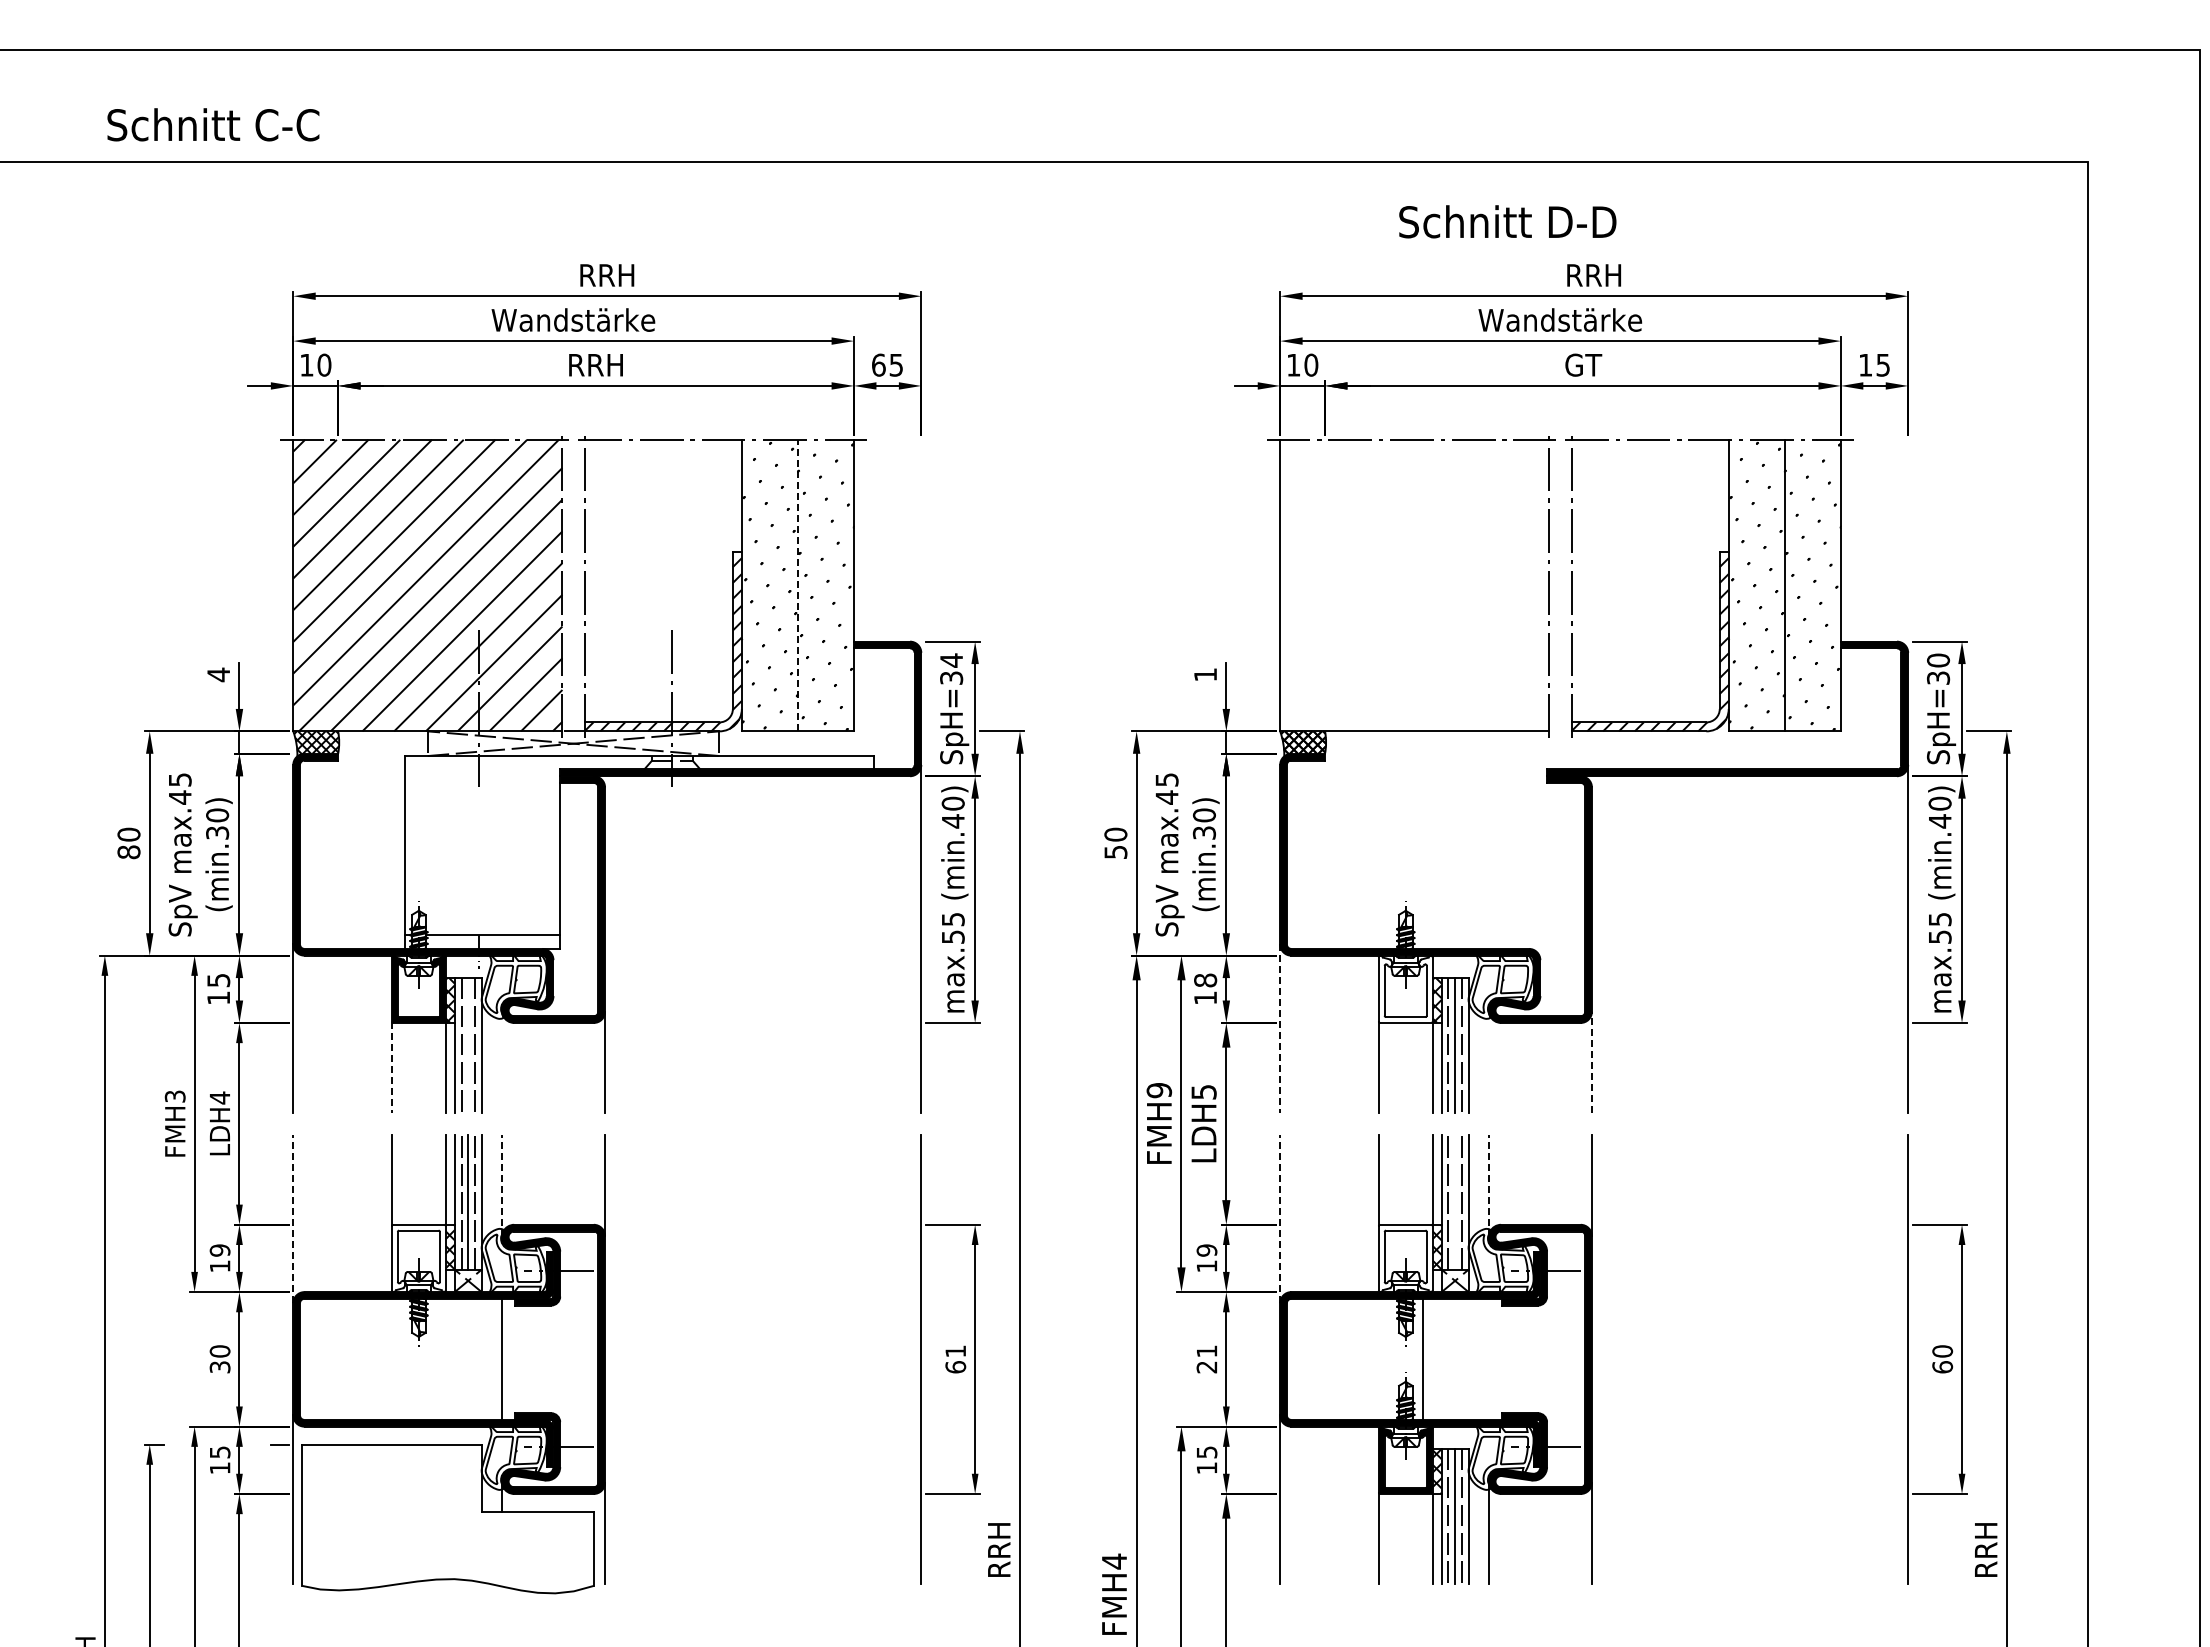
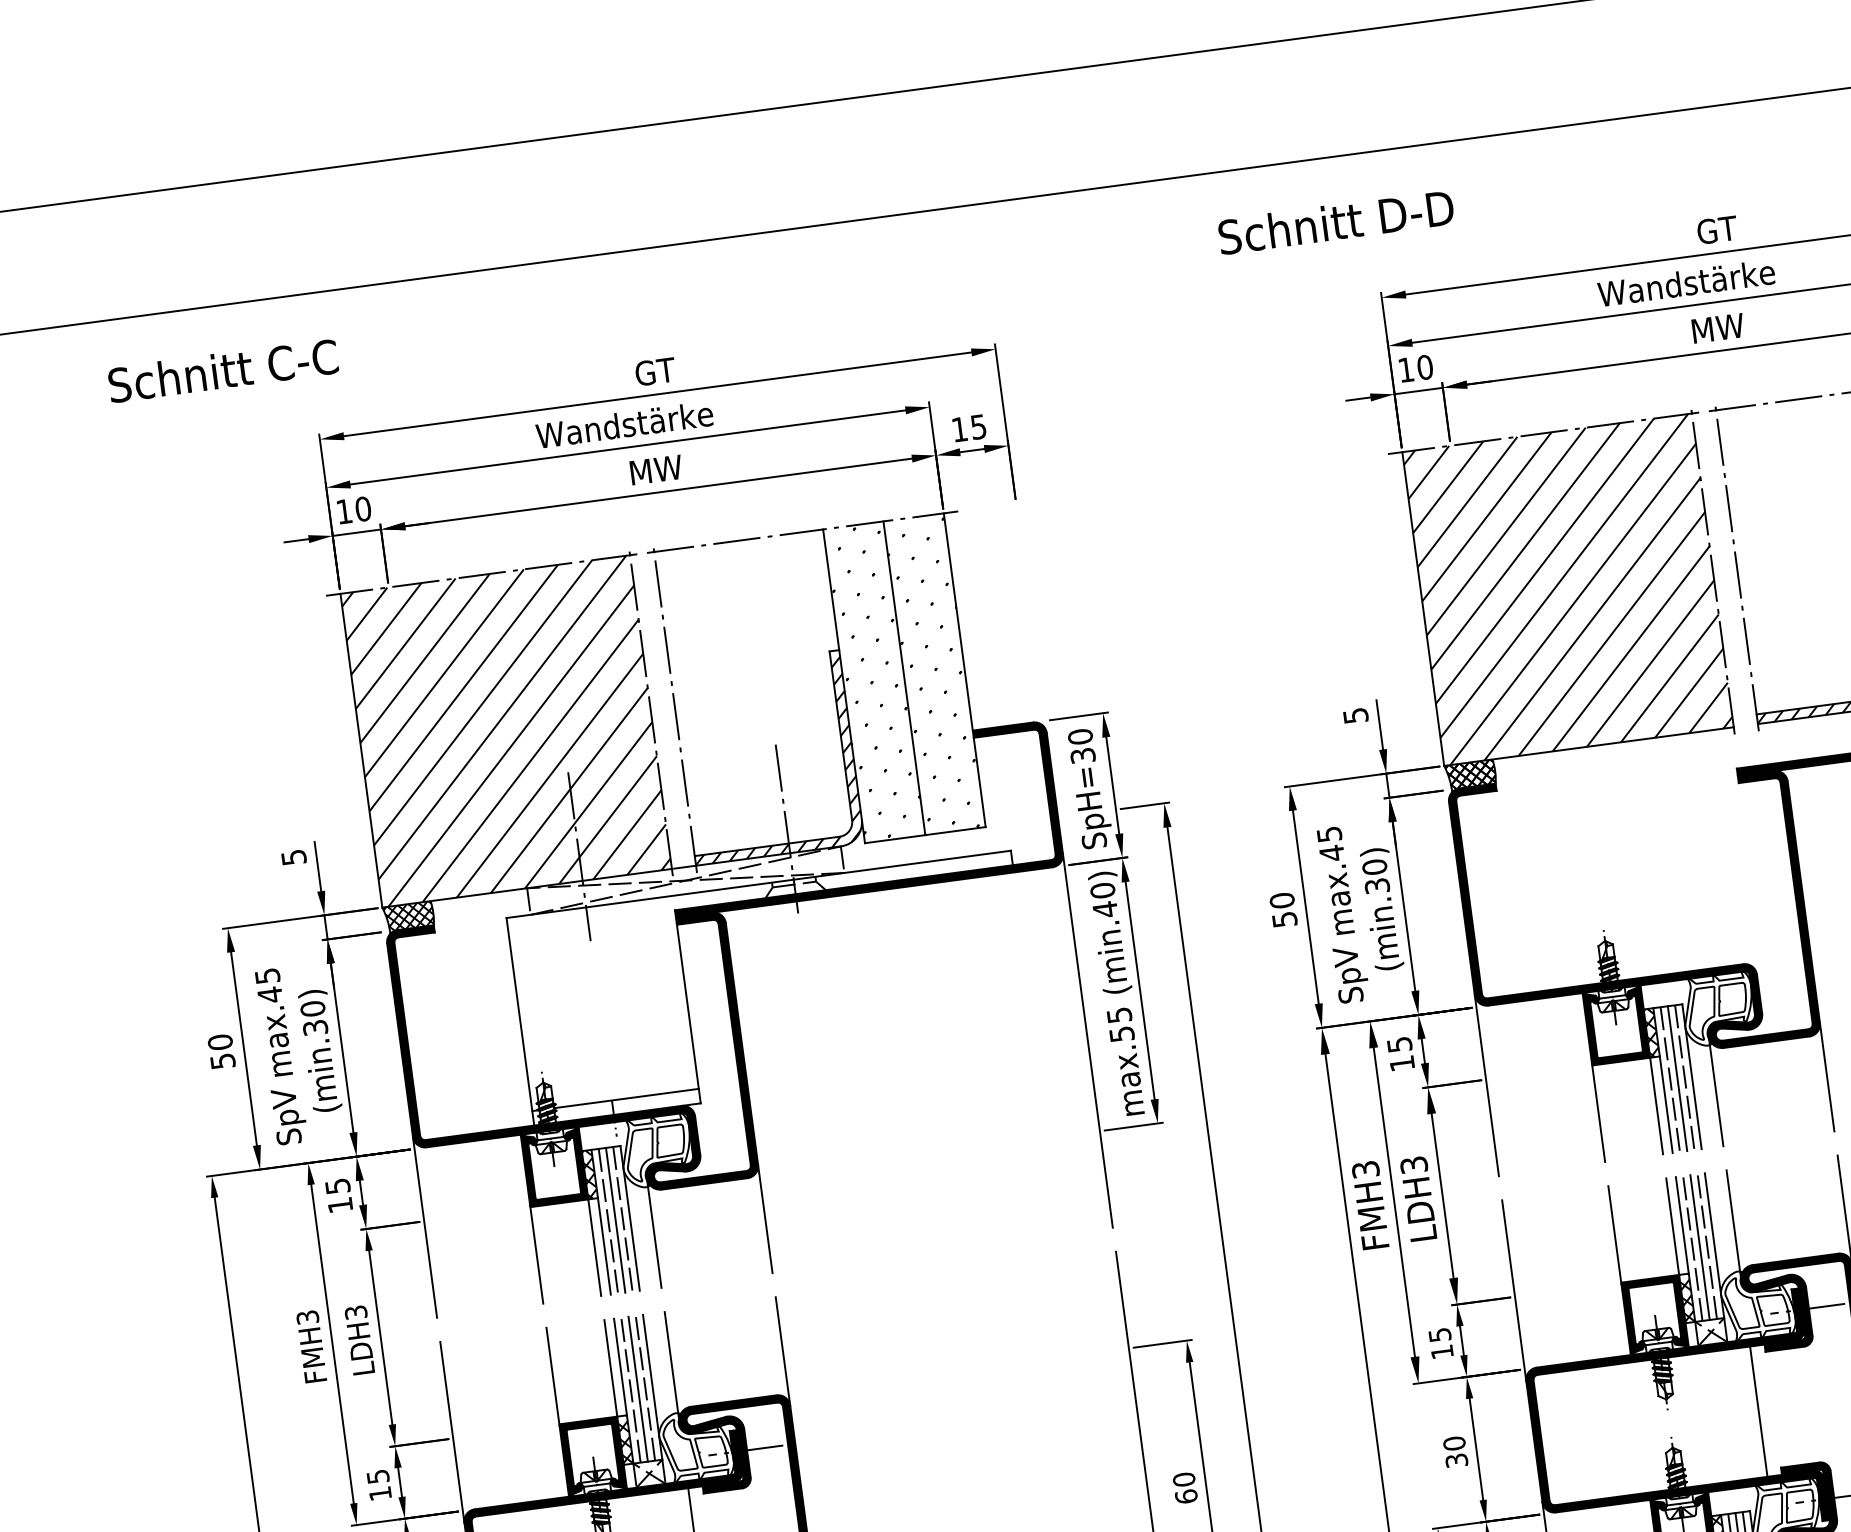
text: (213, 124) -> (223, 370), moved
text: (1507, 221) -> (1335, 222), moved
text: (607, 274) -> (654, 370), RRH -> GT
text: (1594, 274) -> (1716, 229), RRH -> GT
text: (878, 364) -> (959, 428), 65 -> 15
text: (1583, 364) -> (1717, 327), GT -> MW
text: (595, 365) -> (654, 470), RRH -> MW
line: (797, 585) -> (903, 678), dashed -> solid
hatch: (1414, 585) -> (1567, 589), added
text: (951, 660) -> (1080, 736), SpH=34 -> SpH=30
text: (218, 674) -> (293, 857), 4 -> 5
text: (1205, 674) -> (1355, 715), 1 -> 5
text: (128, 852) -> (222, 1061), 80 -> 50
text: (1205, 980) -> (1399, 1044), 18 -> 15
fill: (1405, 988) -> (1615, 1024), added
line: (1280, 1029) -> (1487, 1086), dashed -> solid
line: (468, 1045) -> (615, 1220), added
line: (501, 1061) -> (653, 1232), added
line: (1488, 1061) -> (1715, 1091), added
line: (1591, 1061) -> (1826, 1076), dashed -> solid
line: (391, 1067) -> (536, 1255), dashed -> solid
text: (1158, 1090) -> (1364, 1169), FMH9 -> FMH3
text: (1203, 1091) -> (1413, 1164), LDH5 -> LDH3
text: (219, 1097) -> (355, 1312), LDH4 -> LDH3
line: (501, 1185) -> (671, 1366), dashed -> solid
line: (1488, 1185) -> (1733, 1224), dashed -> solid
line: (1455, 1202) -> (1700, 1247), added
line: (293, 1218) -> (452, 1431), dashed -> solid
line: (1280, 1218) -> (1514, 1290), dashed -> solid
text: (219, 1250) -> (377, 1476), 19 -> 15
text: (1206, 1250) -> (1439, 1335), 19 -> 15
fill: (418, 1258) -> (592, 1456), added
fill: (1405, 1258) -> (1654, 1315), added
text: (955, 1351) -> (1183, 1479), 61 -> 60
line: (1422, 1358) -> (1758, 1410), moved
text: (1206, 1359) -> (1455, 1452), 21 -> 30

